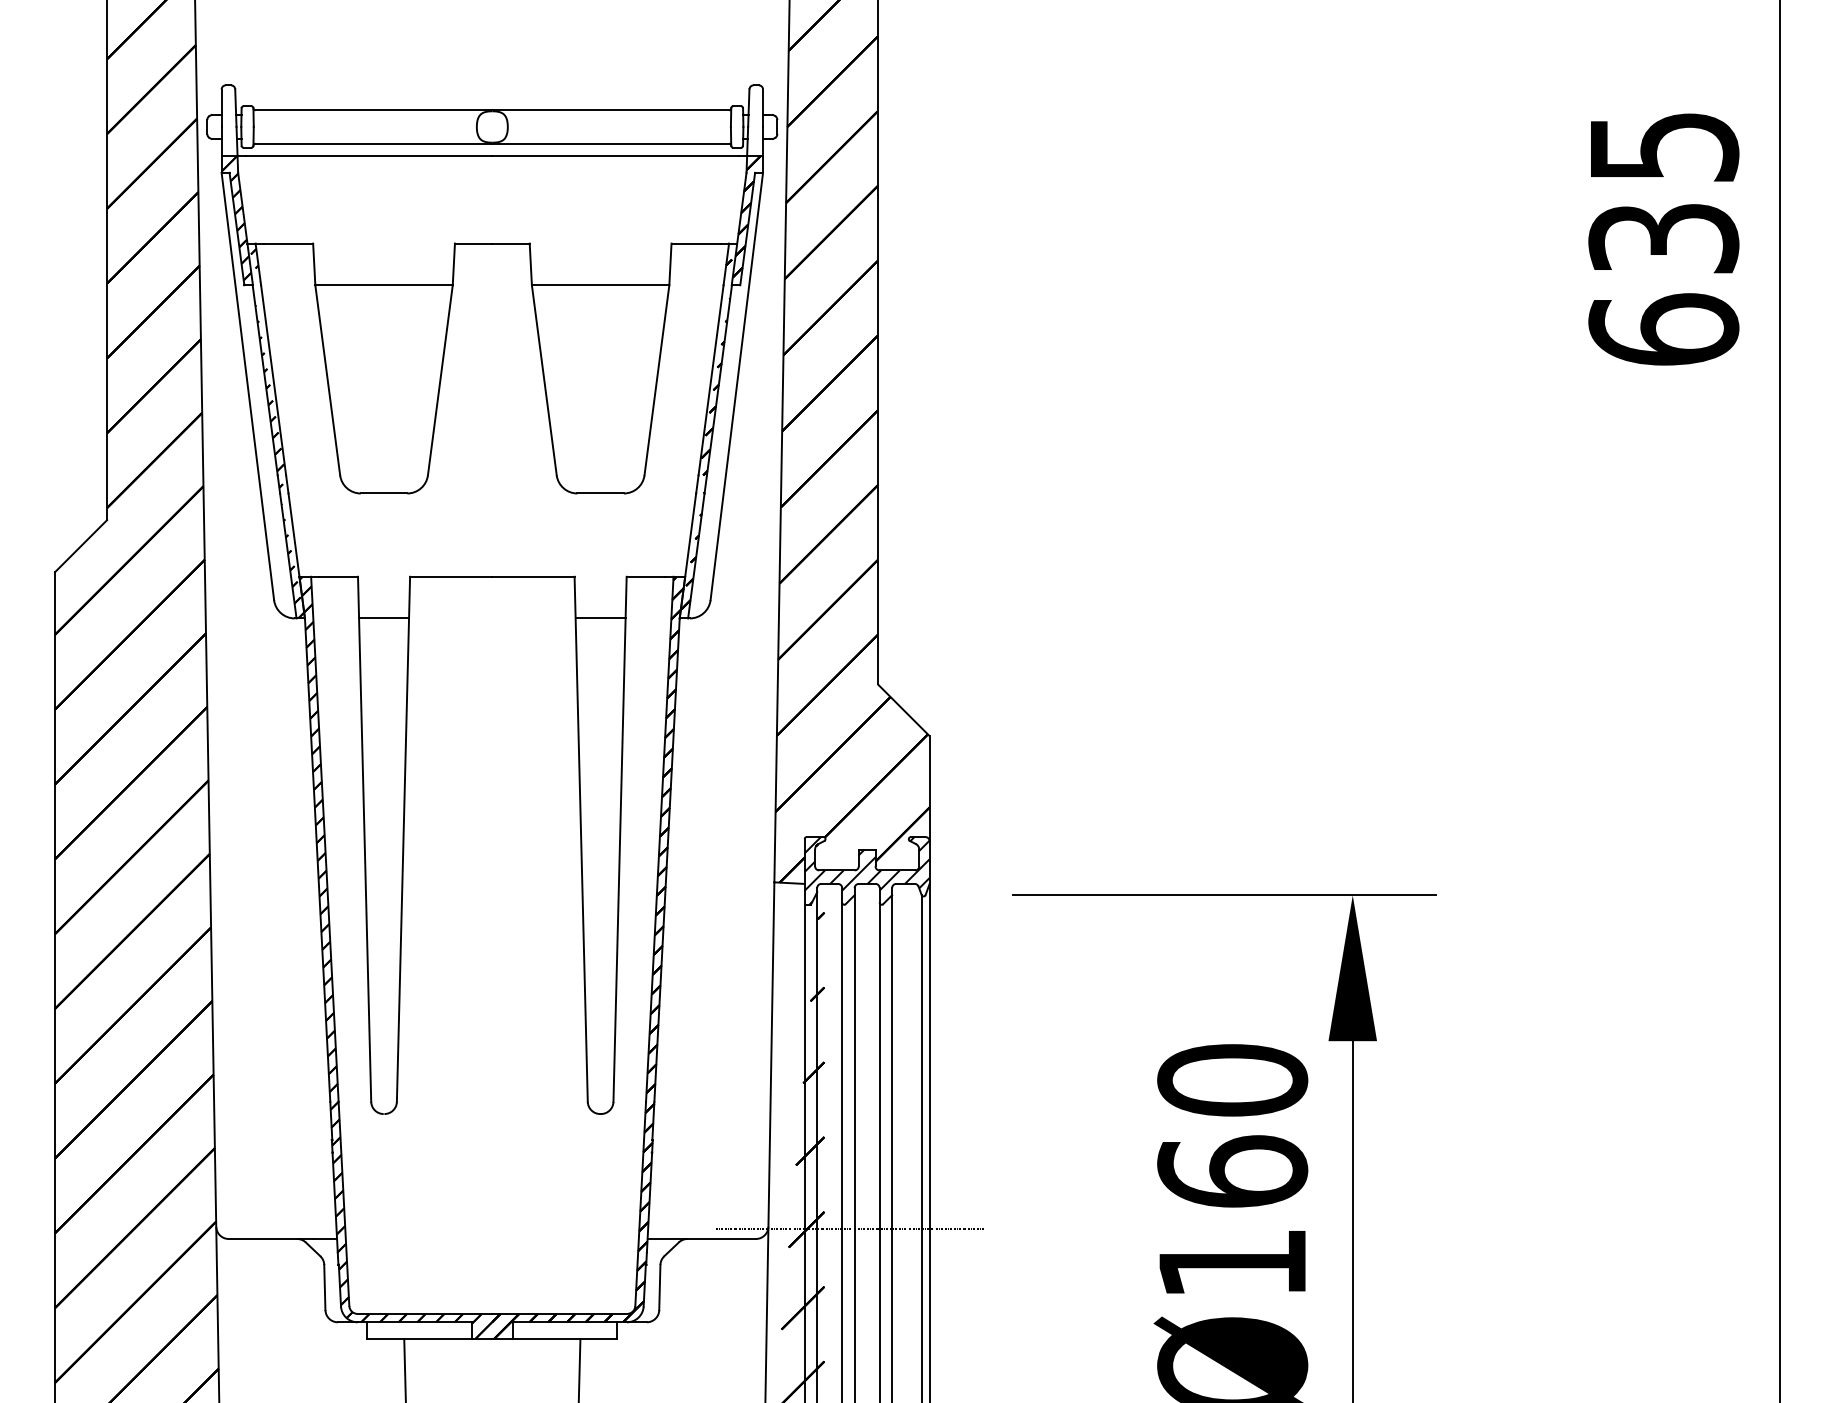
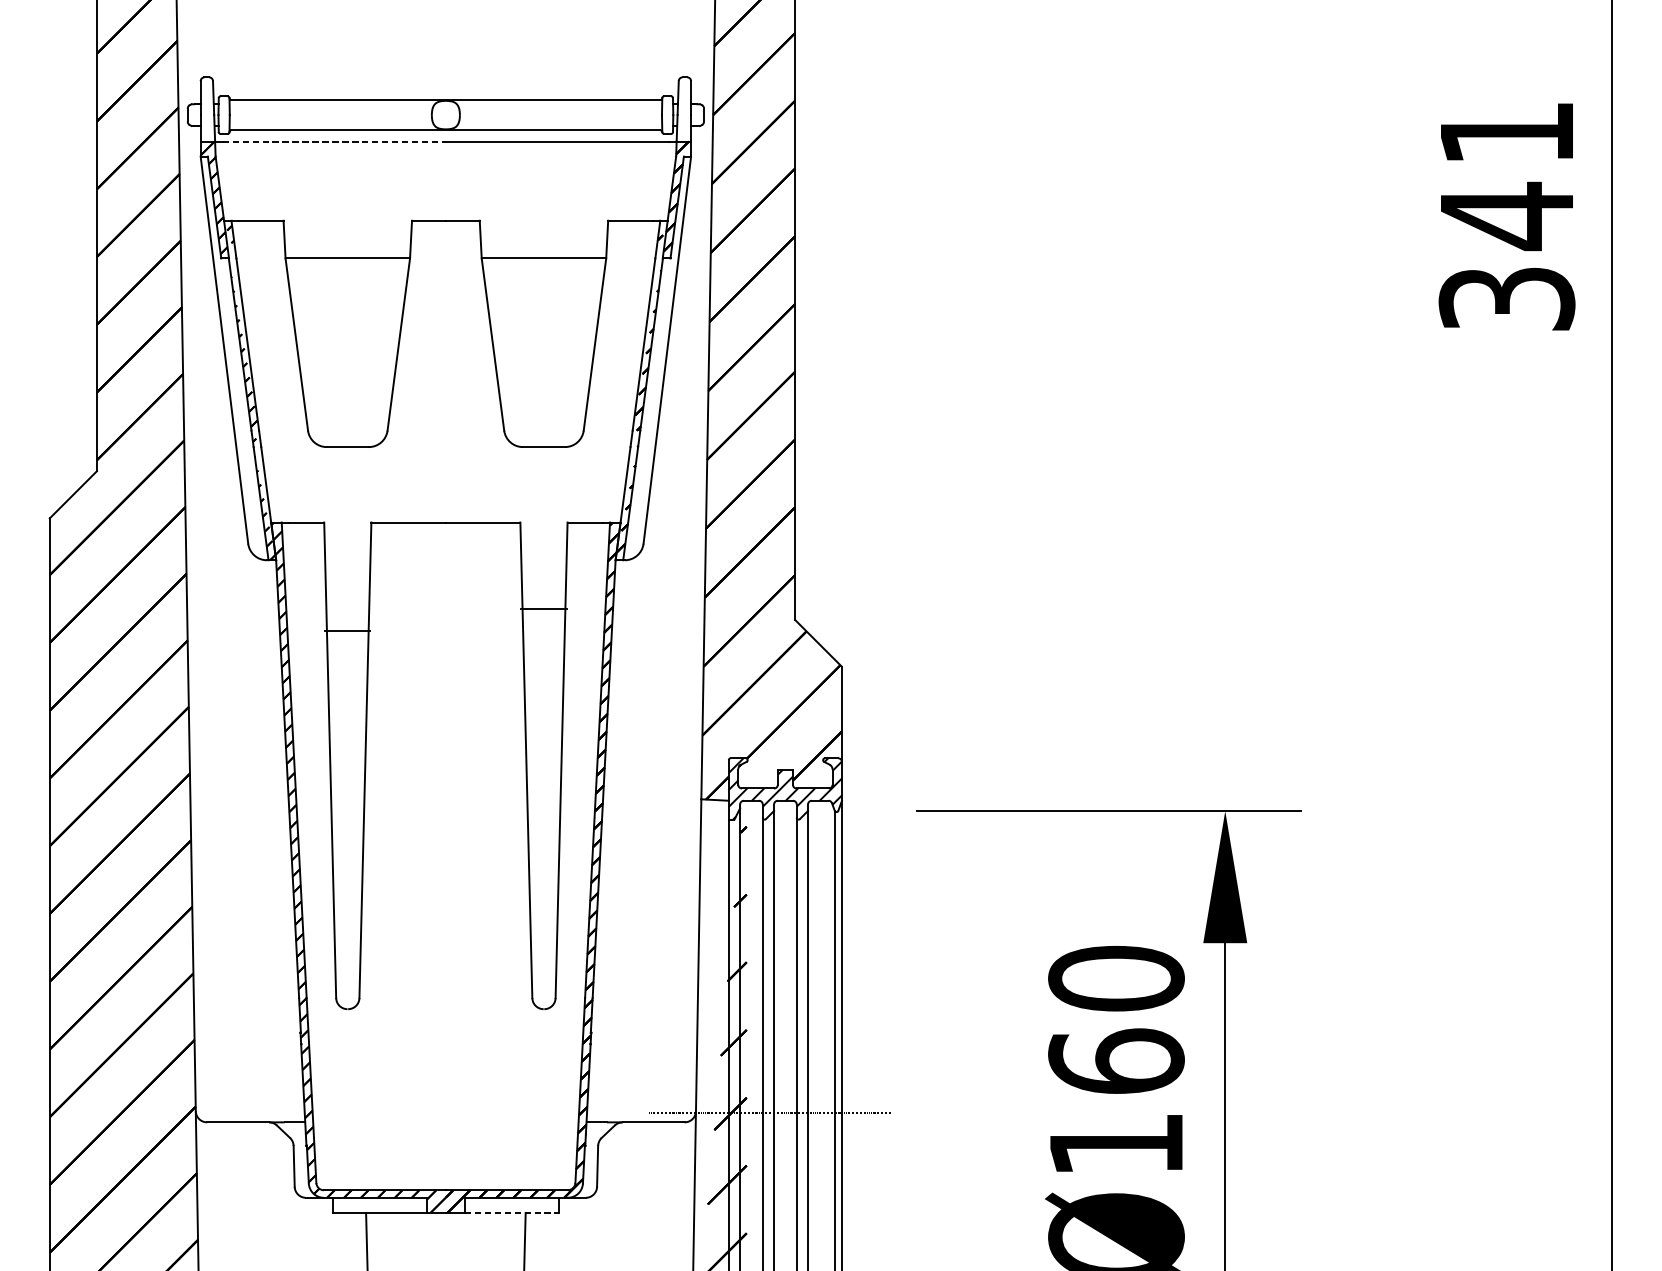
line: (369, 156) -> (334, 141), solid -> dashed
text: (1663, 239) -> (1506, 217), 635 -> 341
line: (384, 618) -> (348, 630), moved
line: (600, 618) -> (543, 609), moved
line: (565, 1338) -> (512, 1212), solid -> dashed

